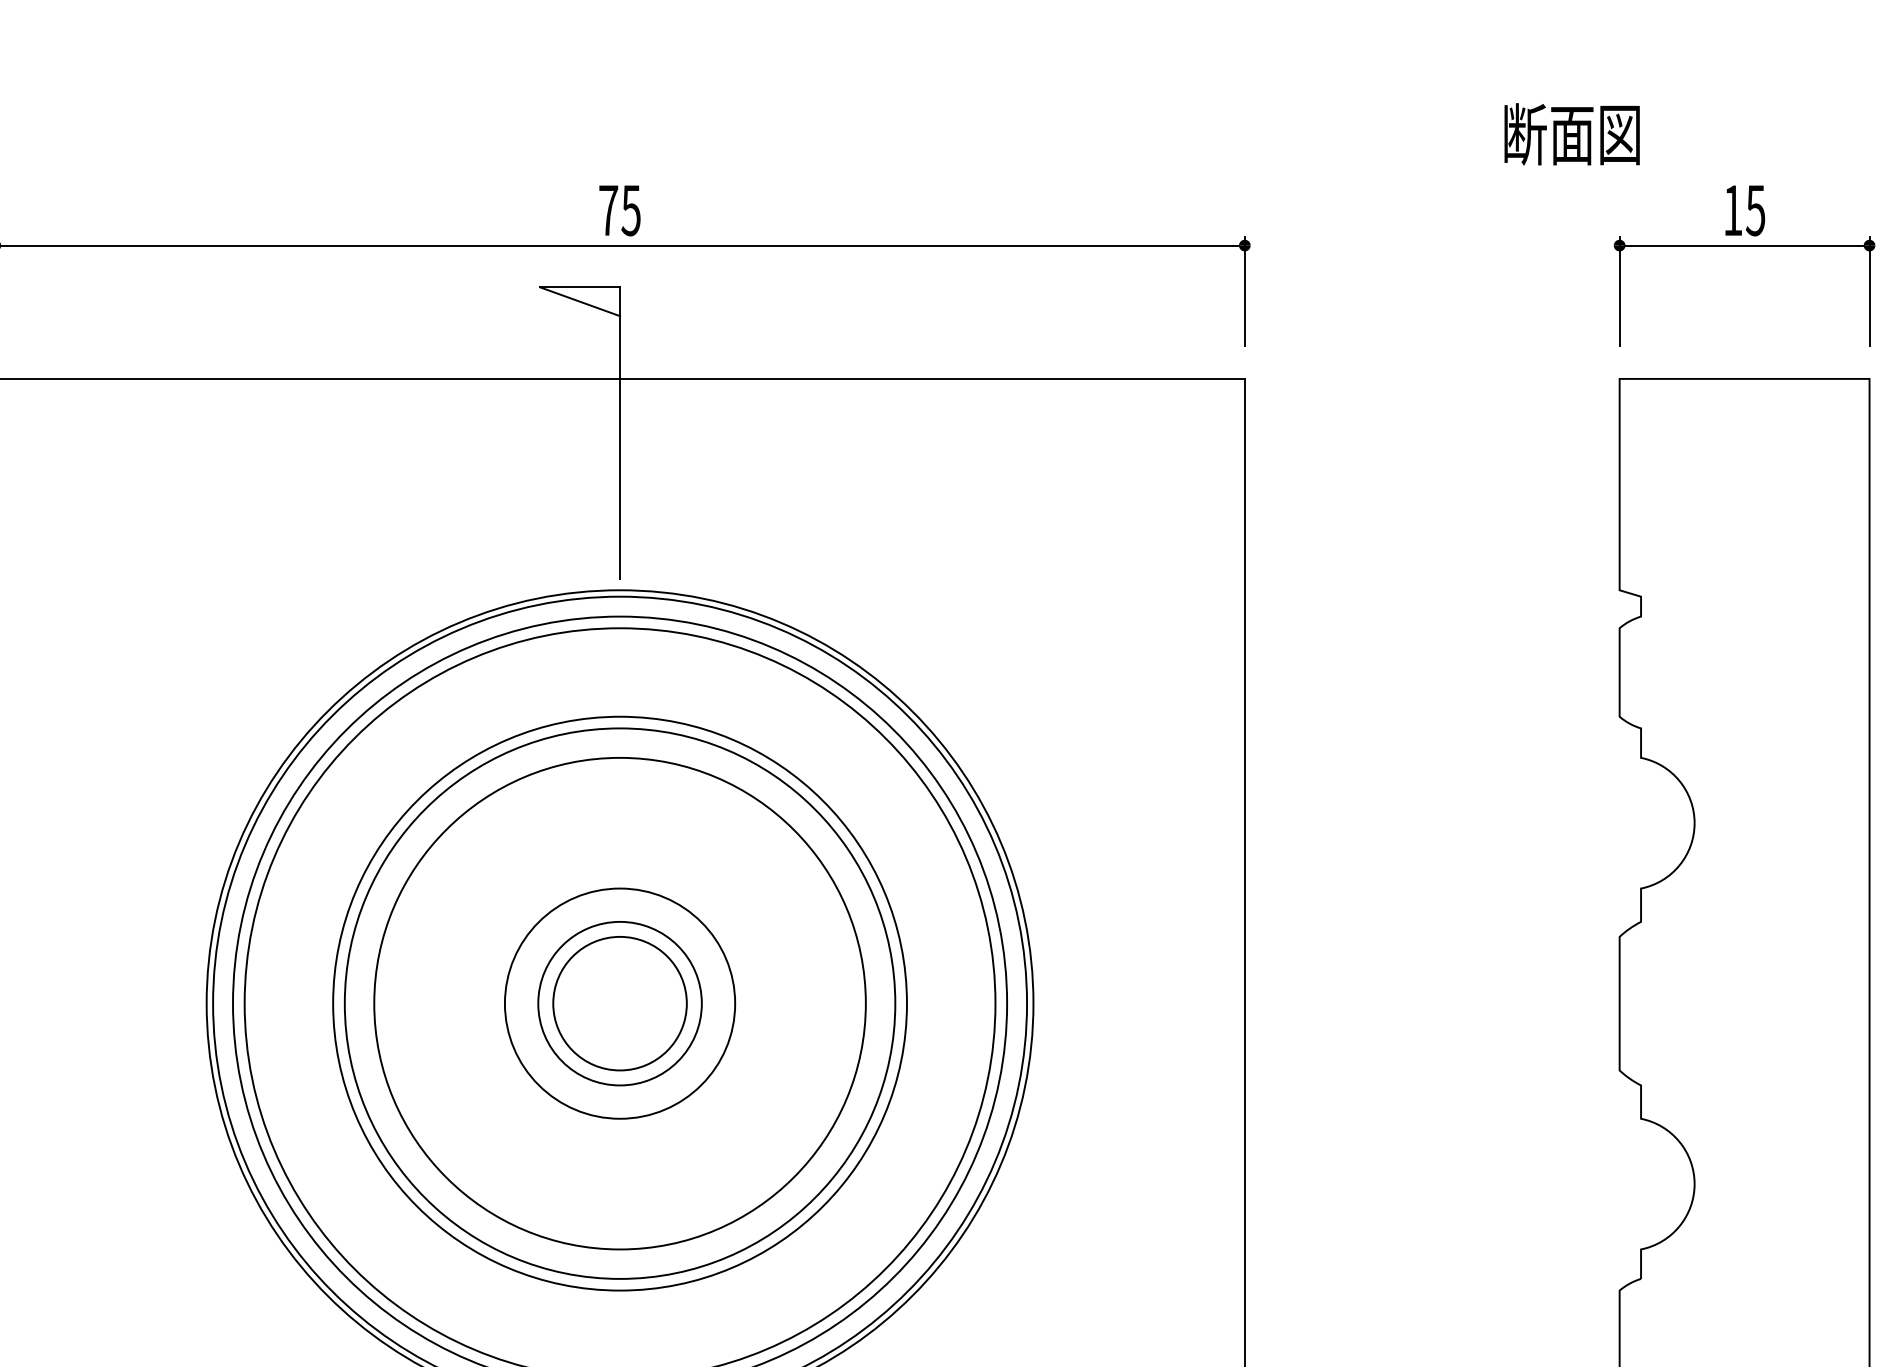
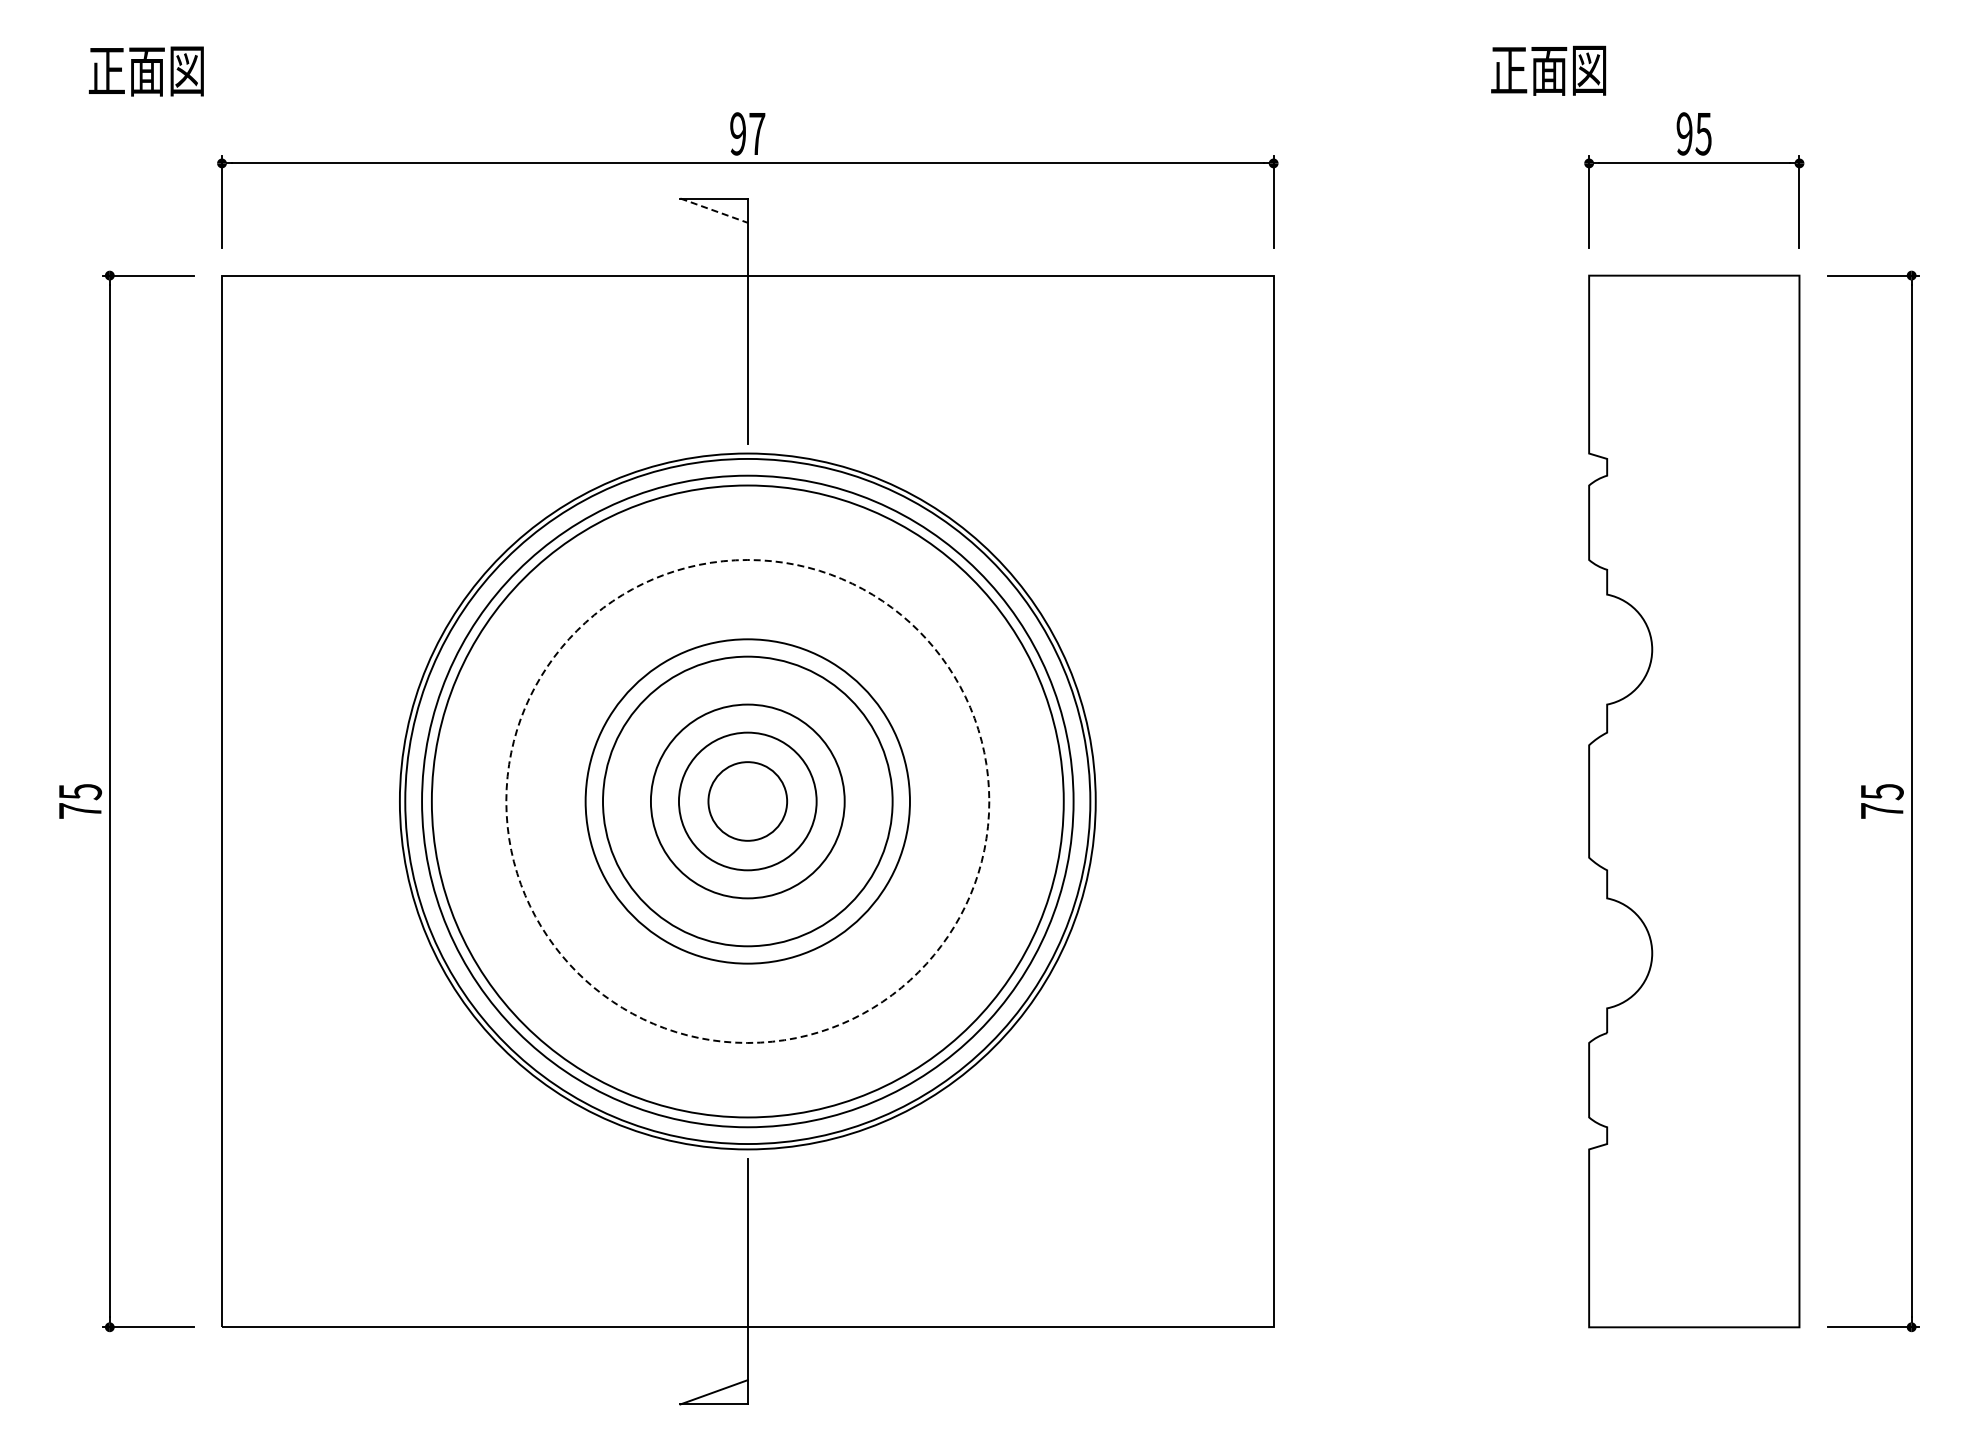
text: (1525, 133) -> (1509, 69), 断面図 -> 正面図
text: (619, 210) -> (747, 133), 75 -> 97
text: (1732, 210) -> (1684, 133), 15 -> 95
line: (580, 301) -> (714, 210), solid -> dashed
circle: (619, 1003) -> (747, 801), size x0.7
circle: (619, 1003) -> (747, 801), size x0.7
circle: (619, 1003) -> (747, 801), size x0.7
circle: (619, 1003) -> (747, 801), solid -> dashed

